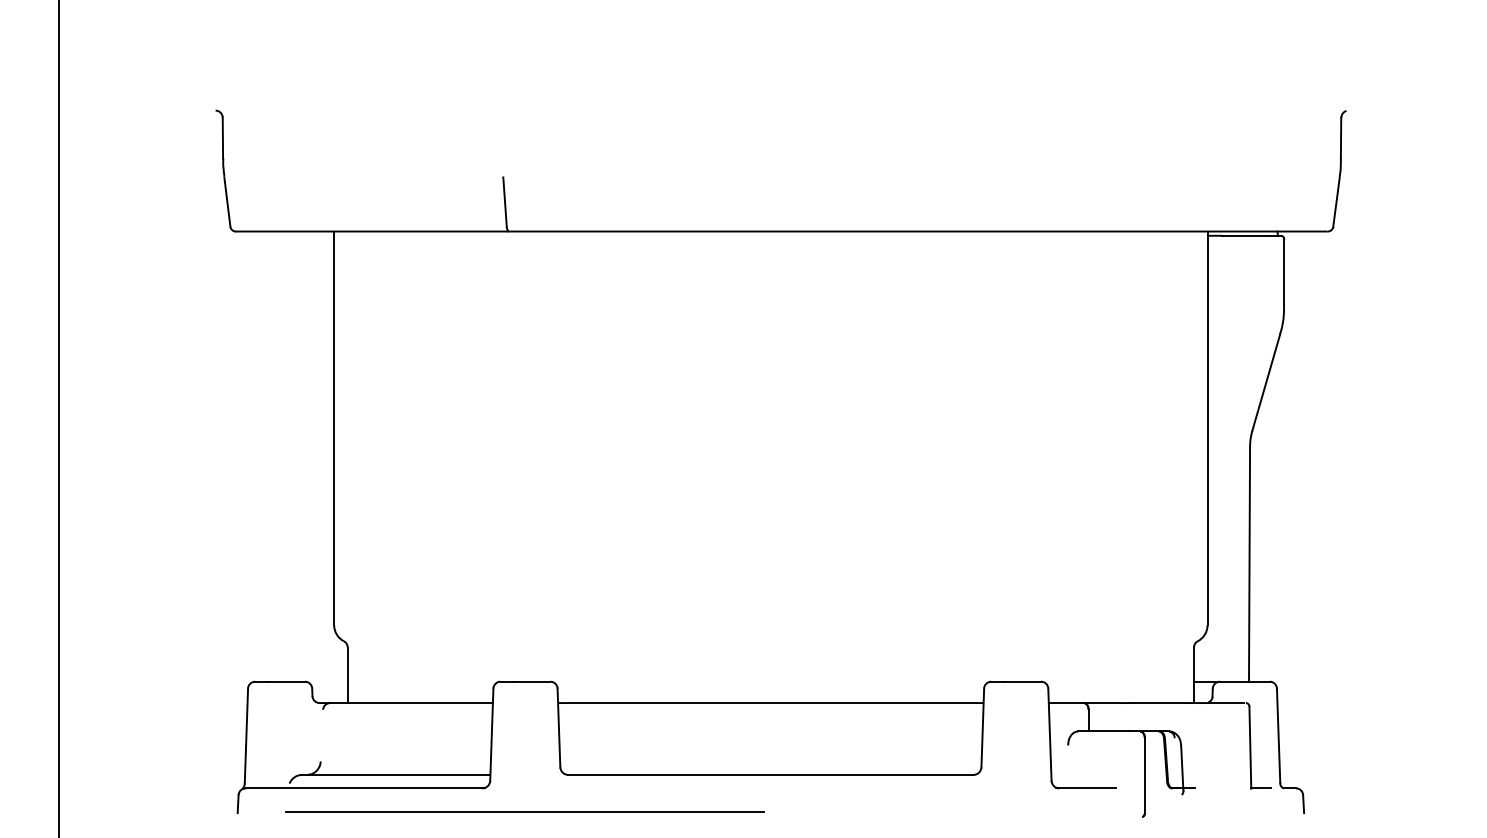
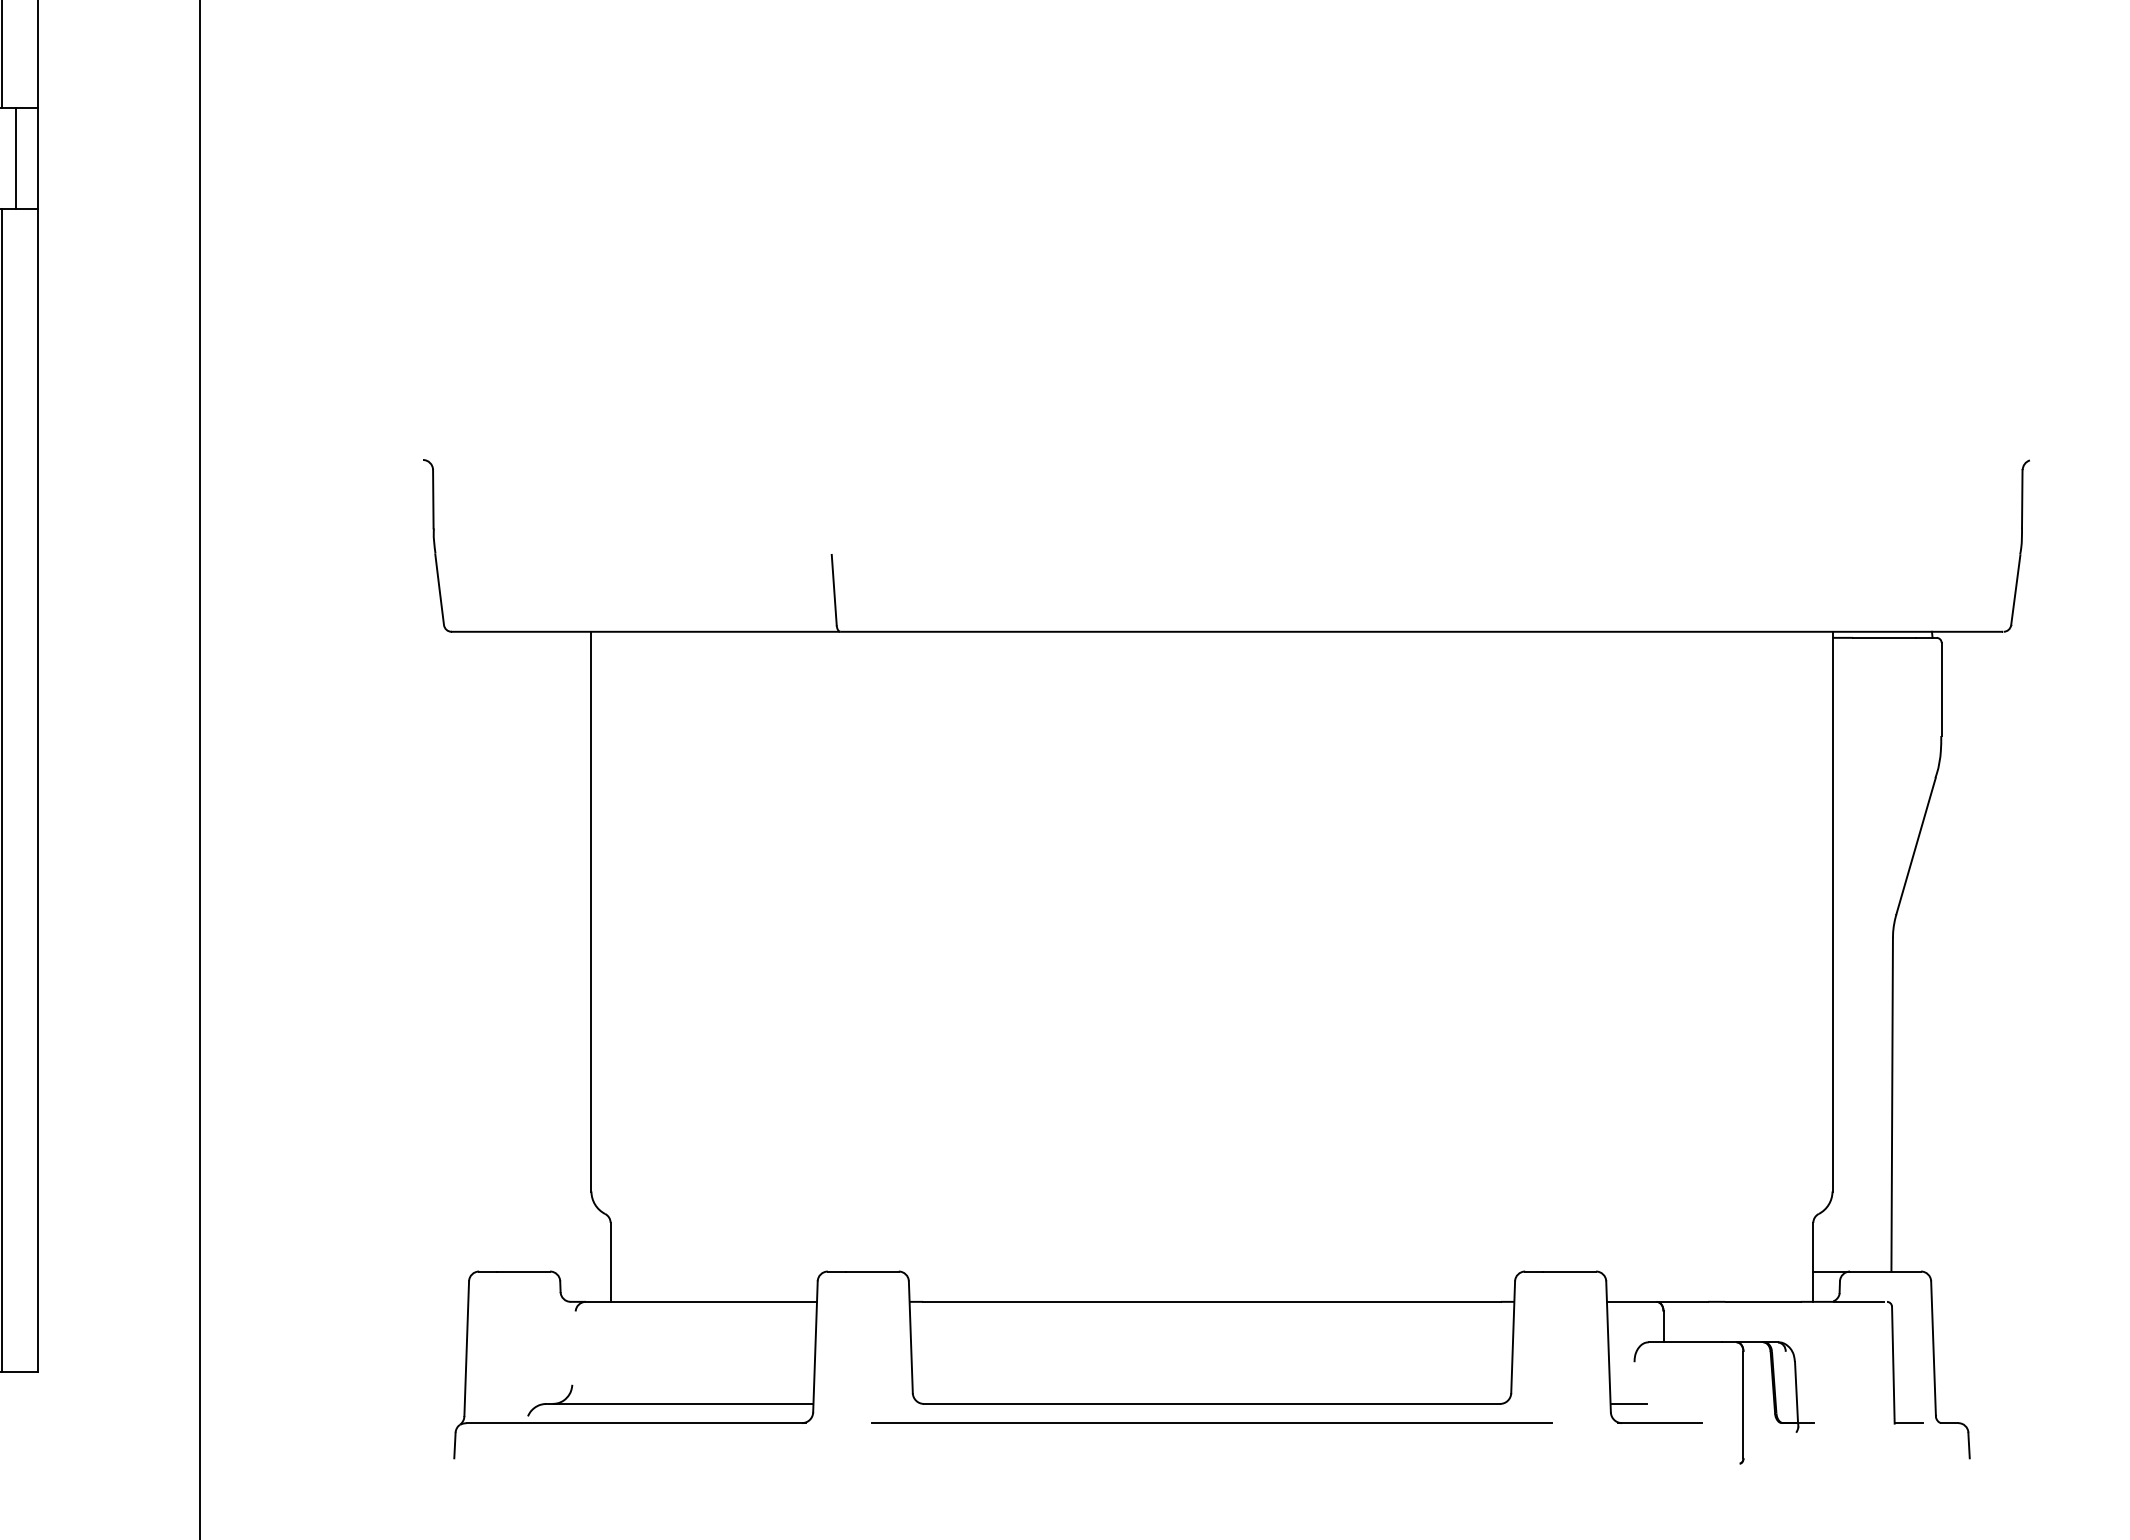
line: (1063, 774) -> (1628, 1403), added
line: (524, 811) -> (1211, 1422), moved

